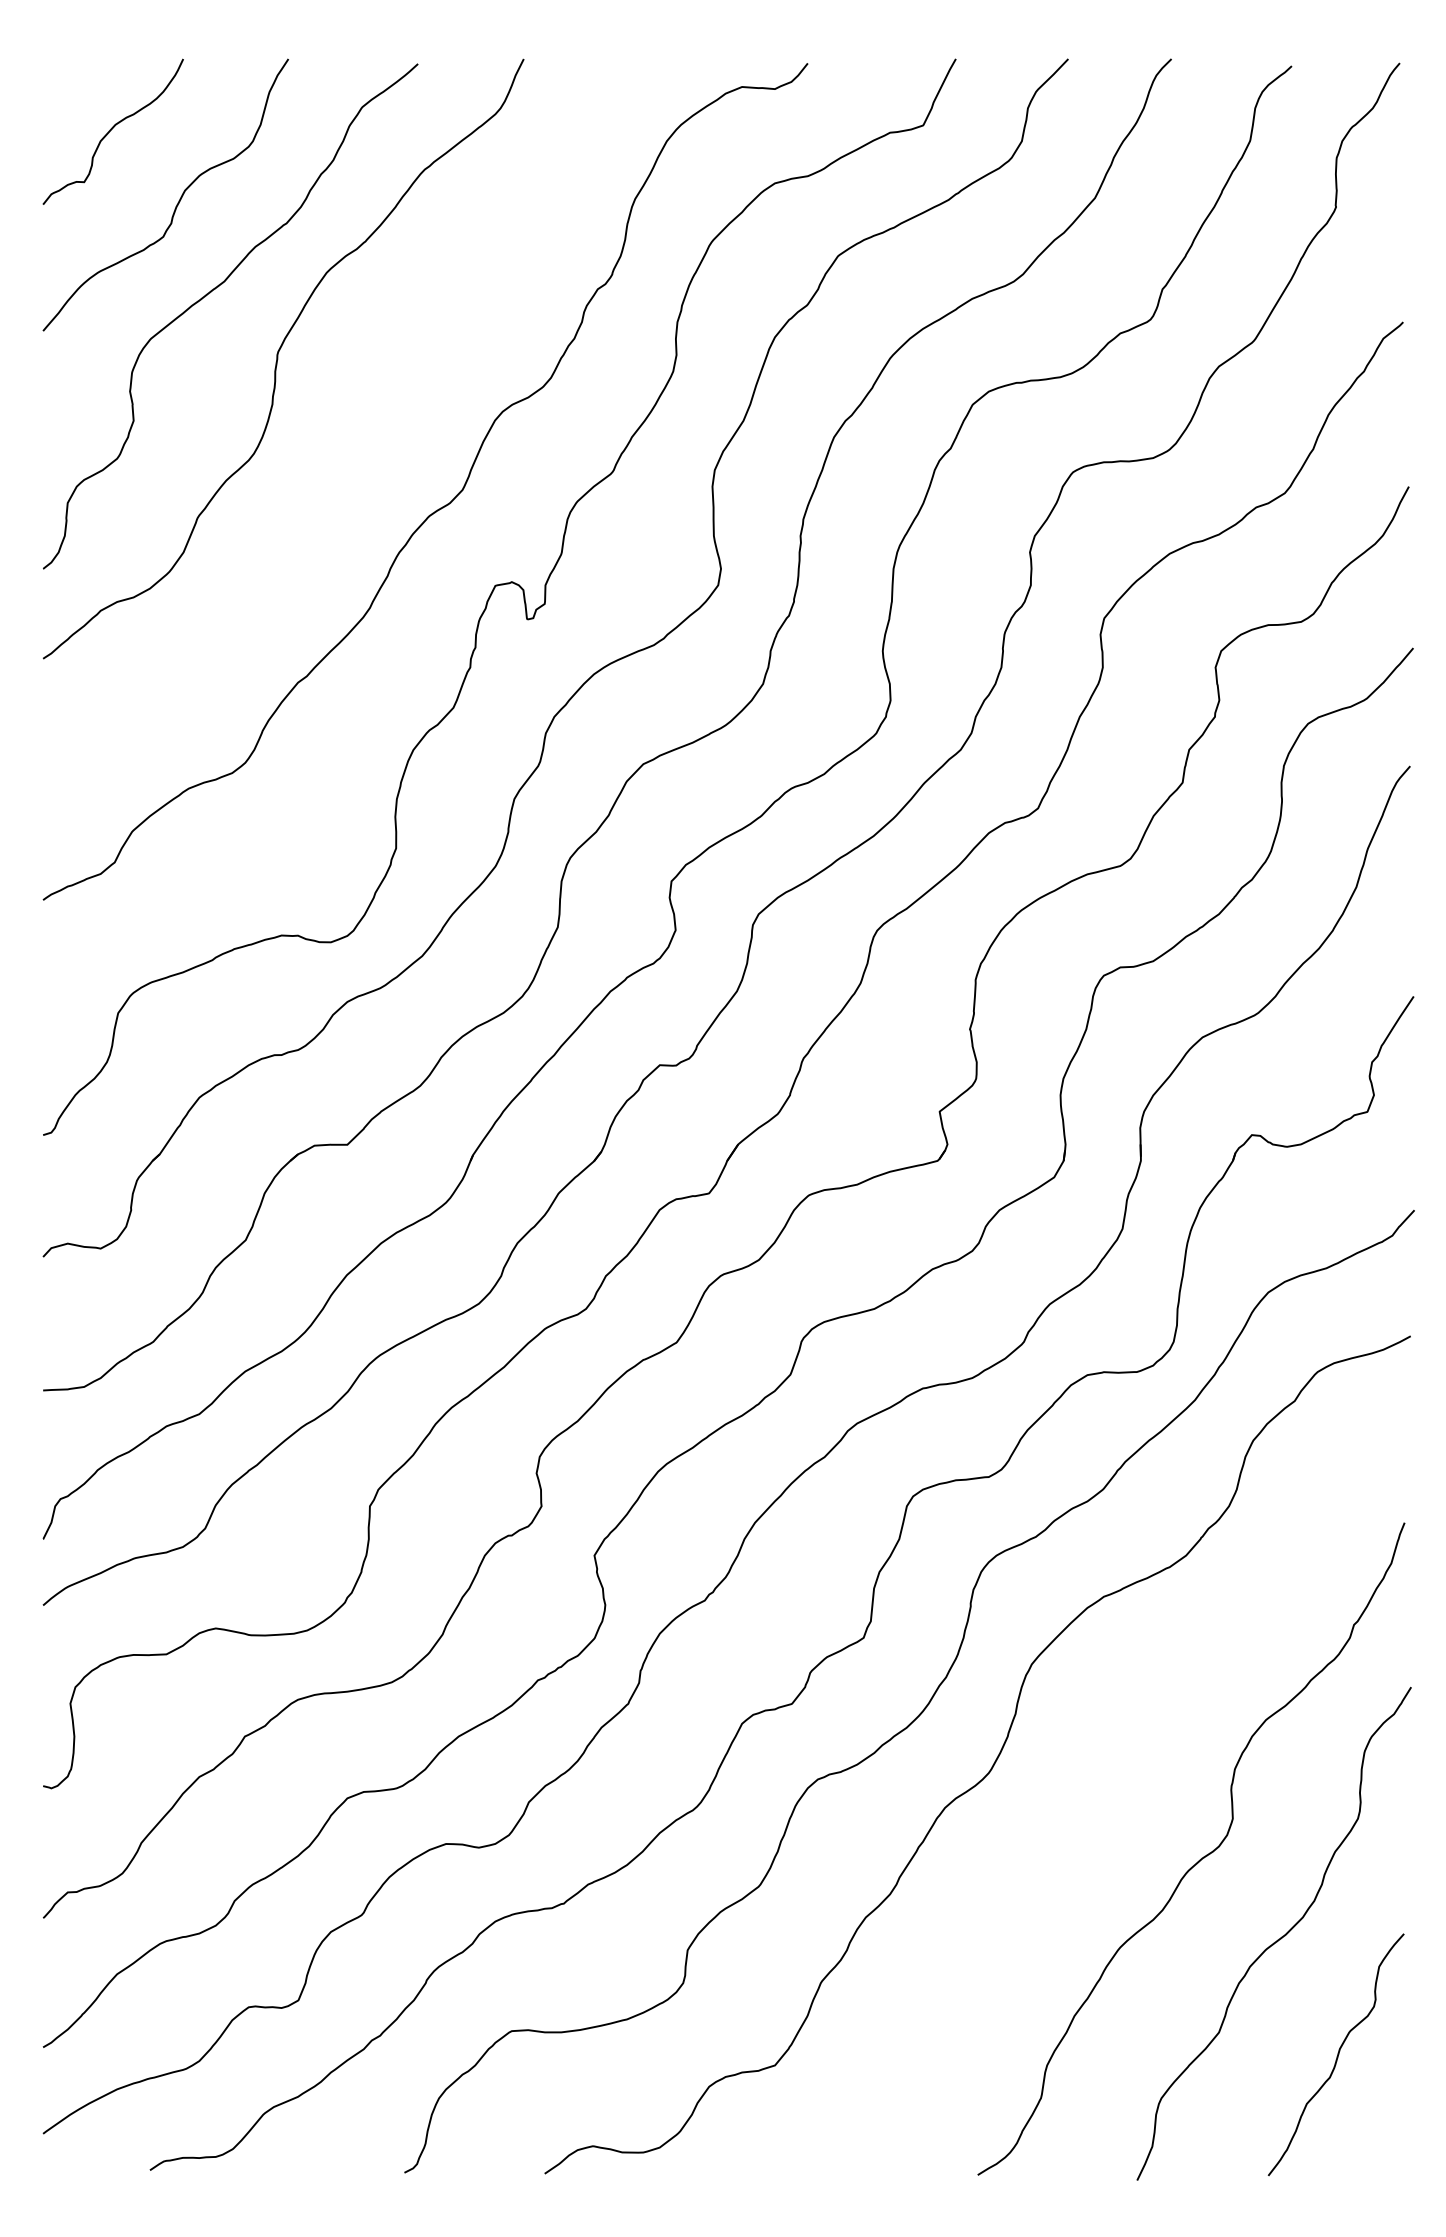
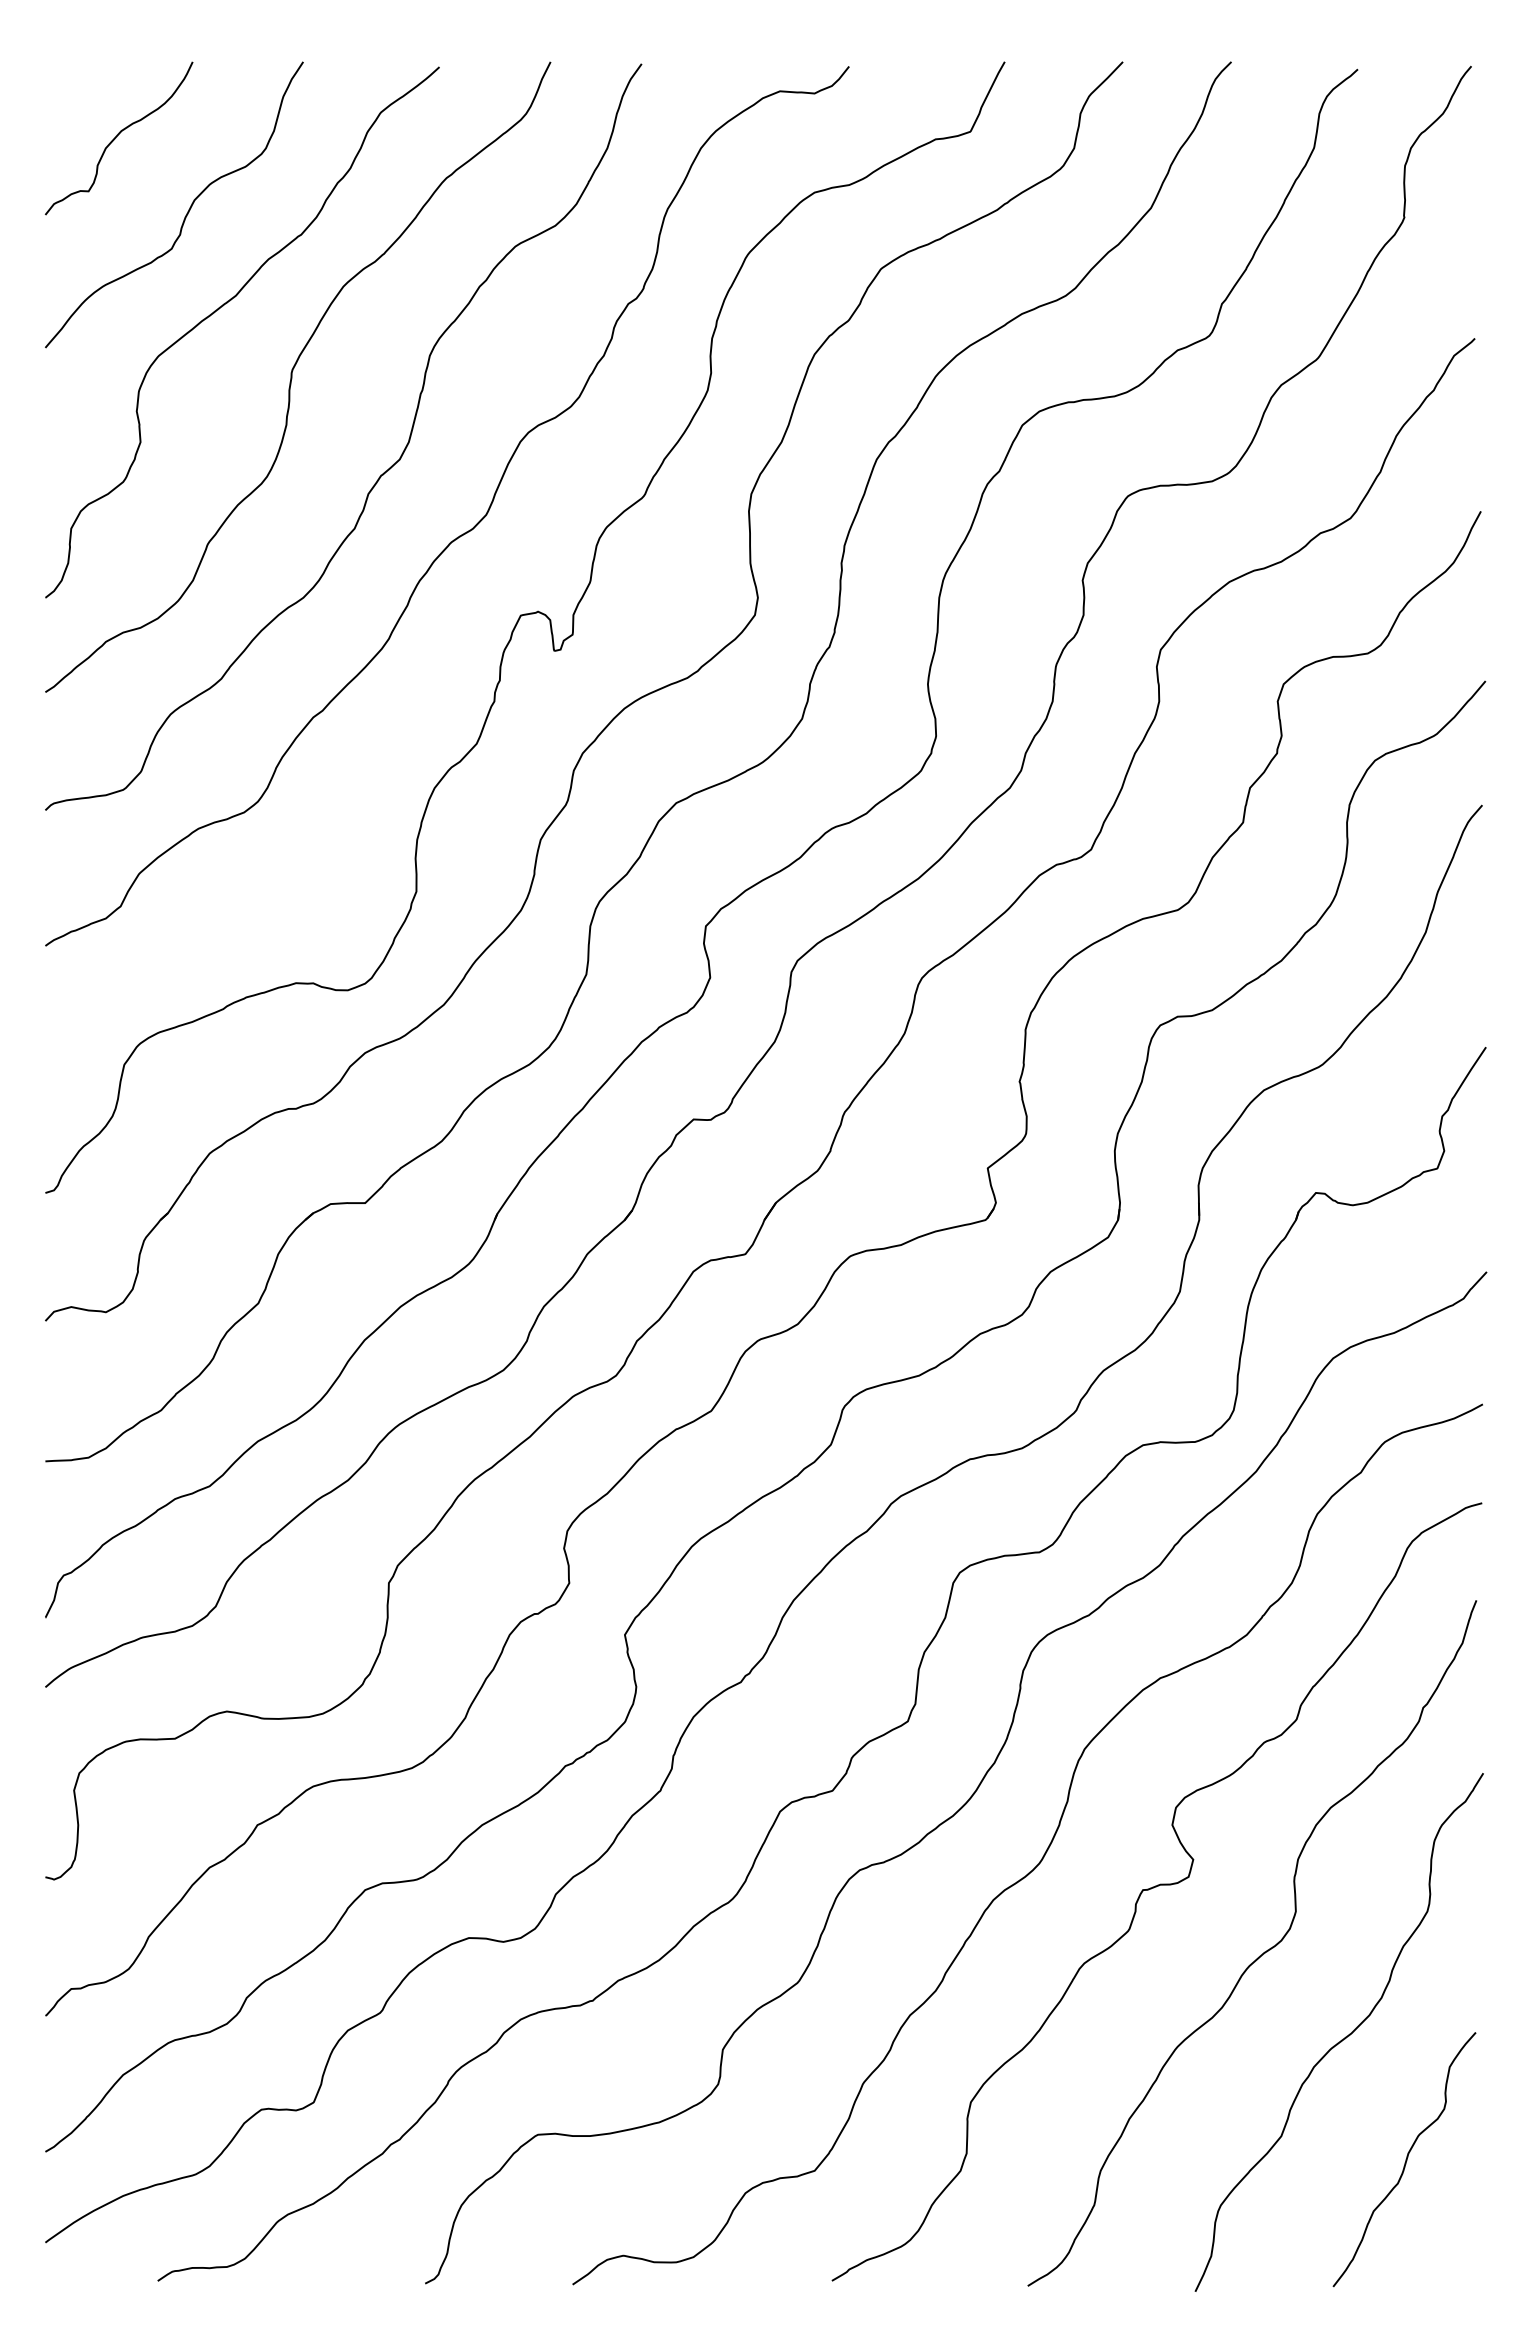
curve: (362, 451) -> (381, 474), added
curve: (1100, 1795) -> (1156, 1887), added

